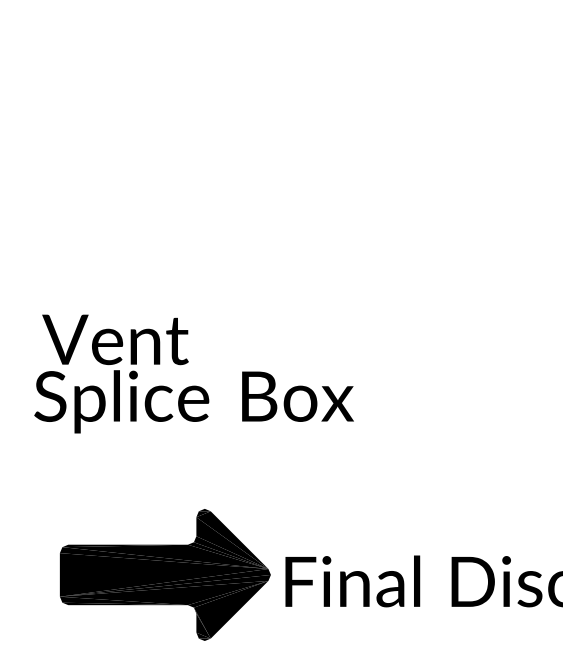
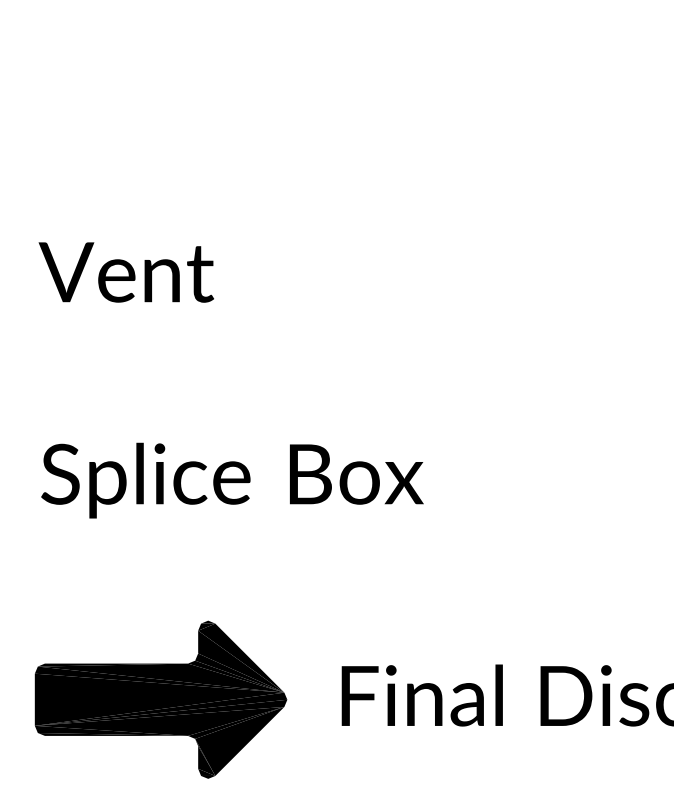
text: (114, 339) -> (125, 272), moved
part: (164, 574) -> (160, 699), moved

